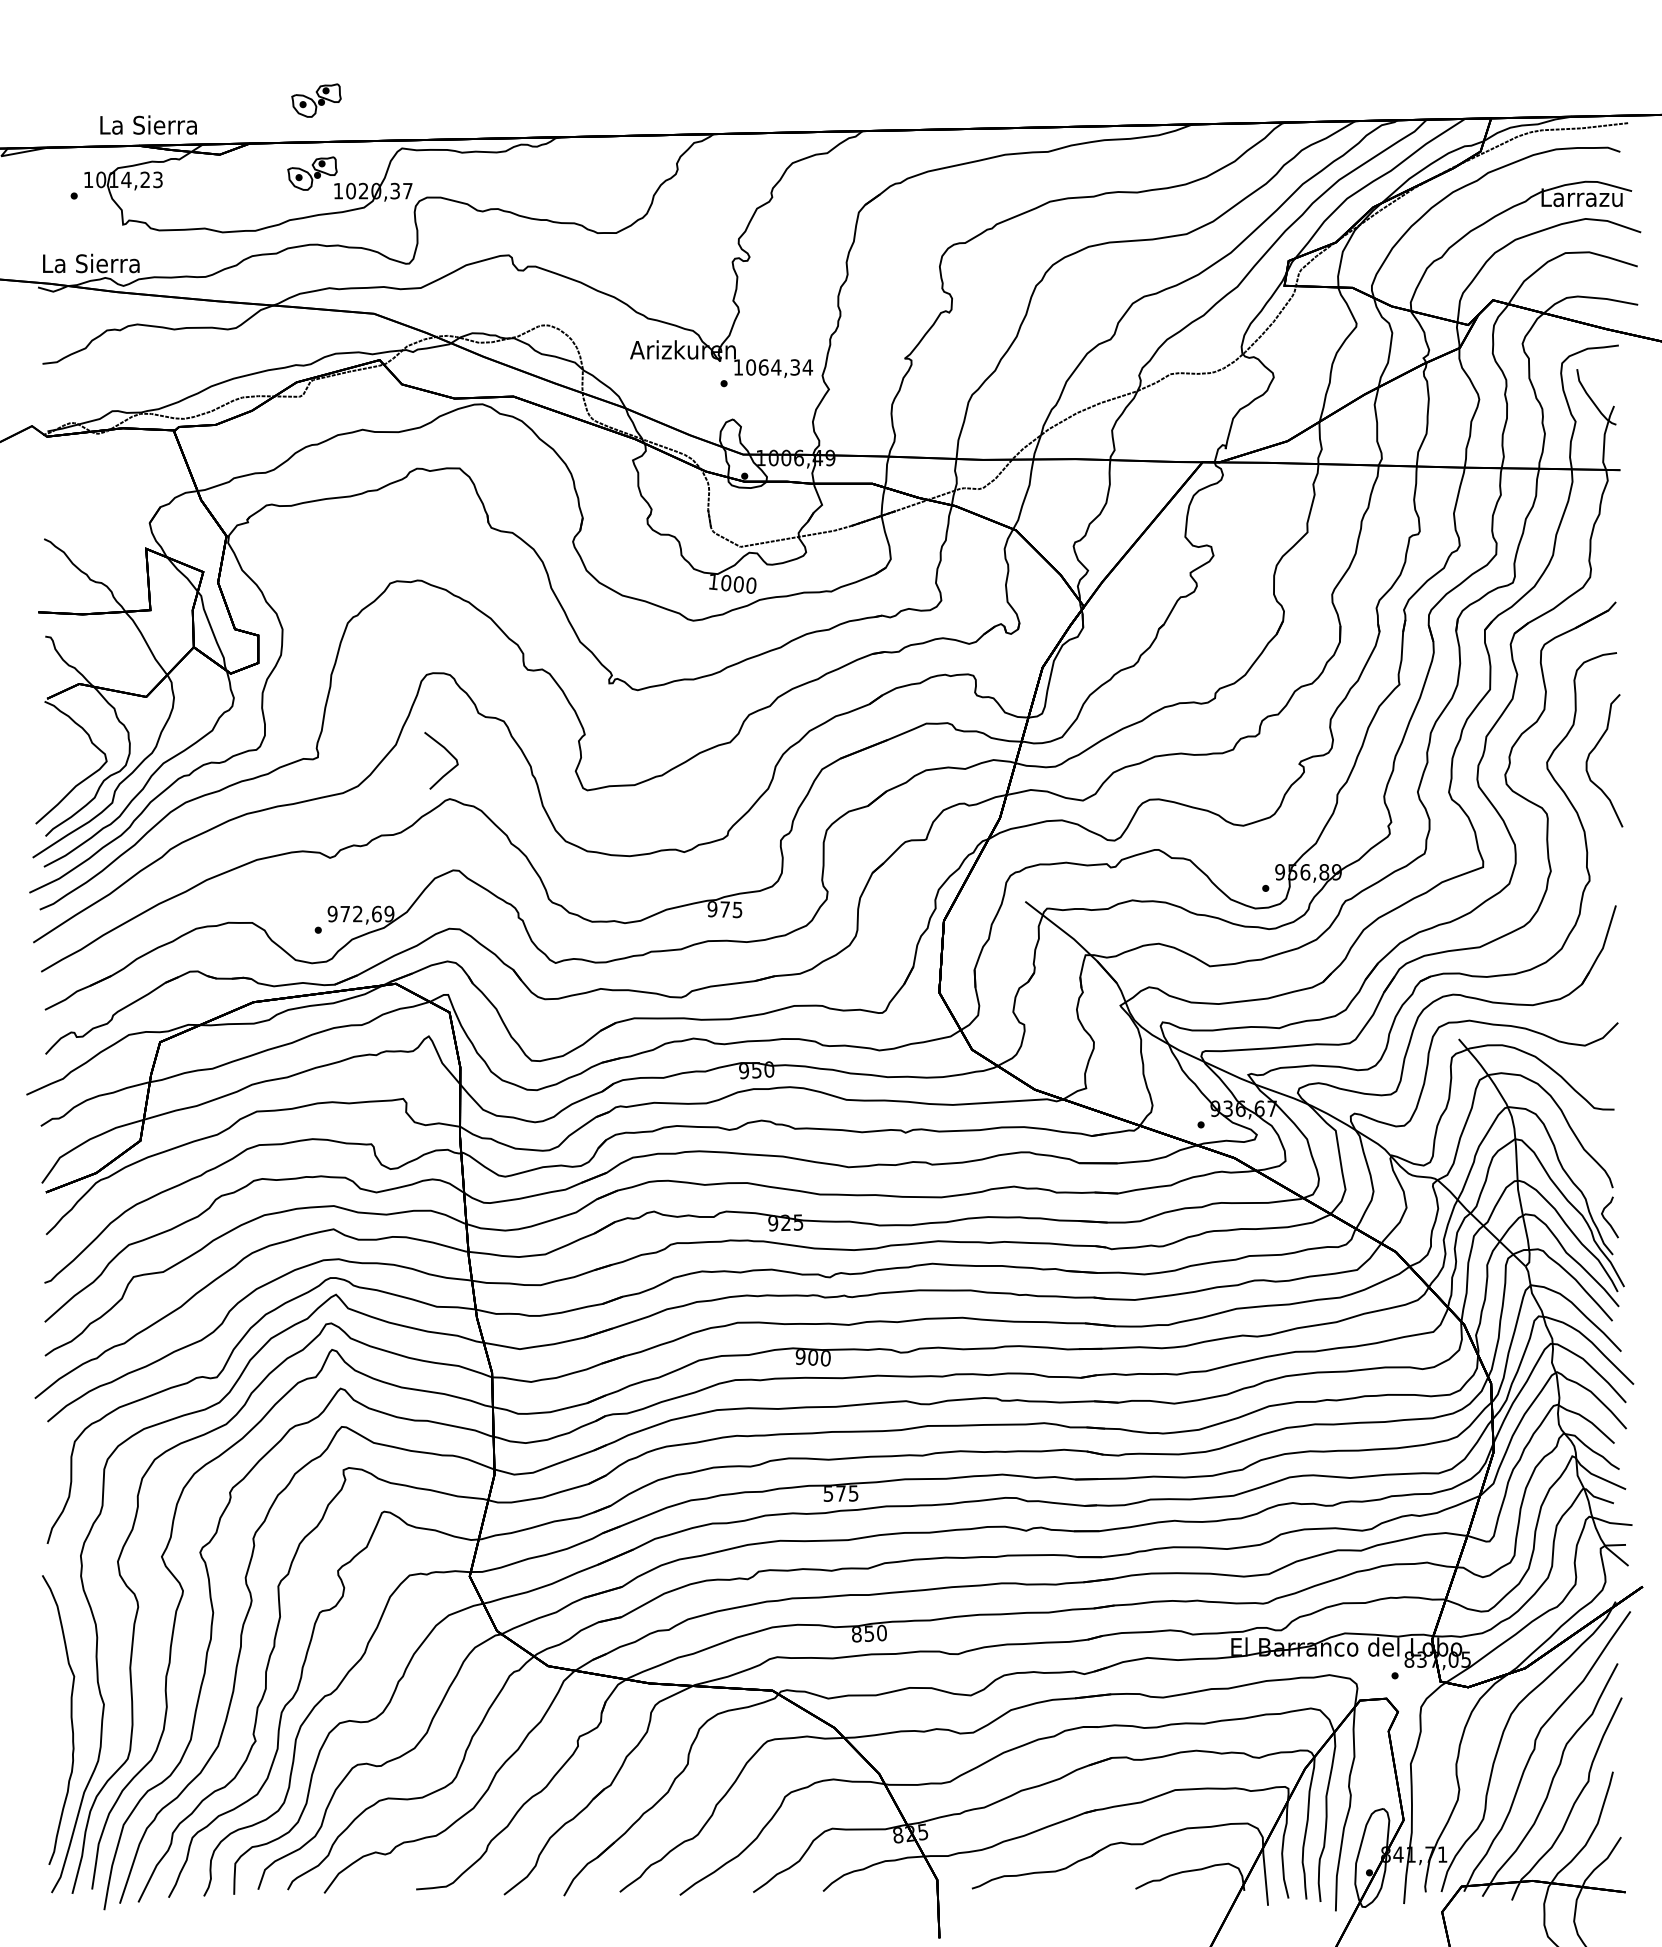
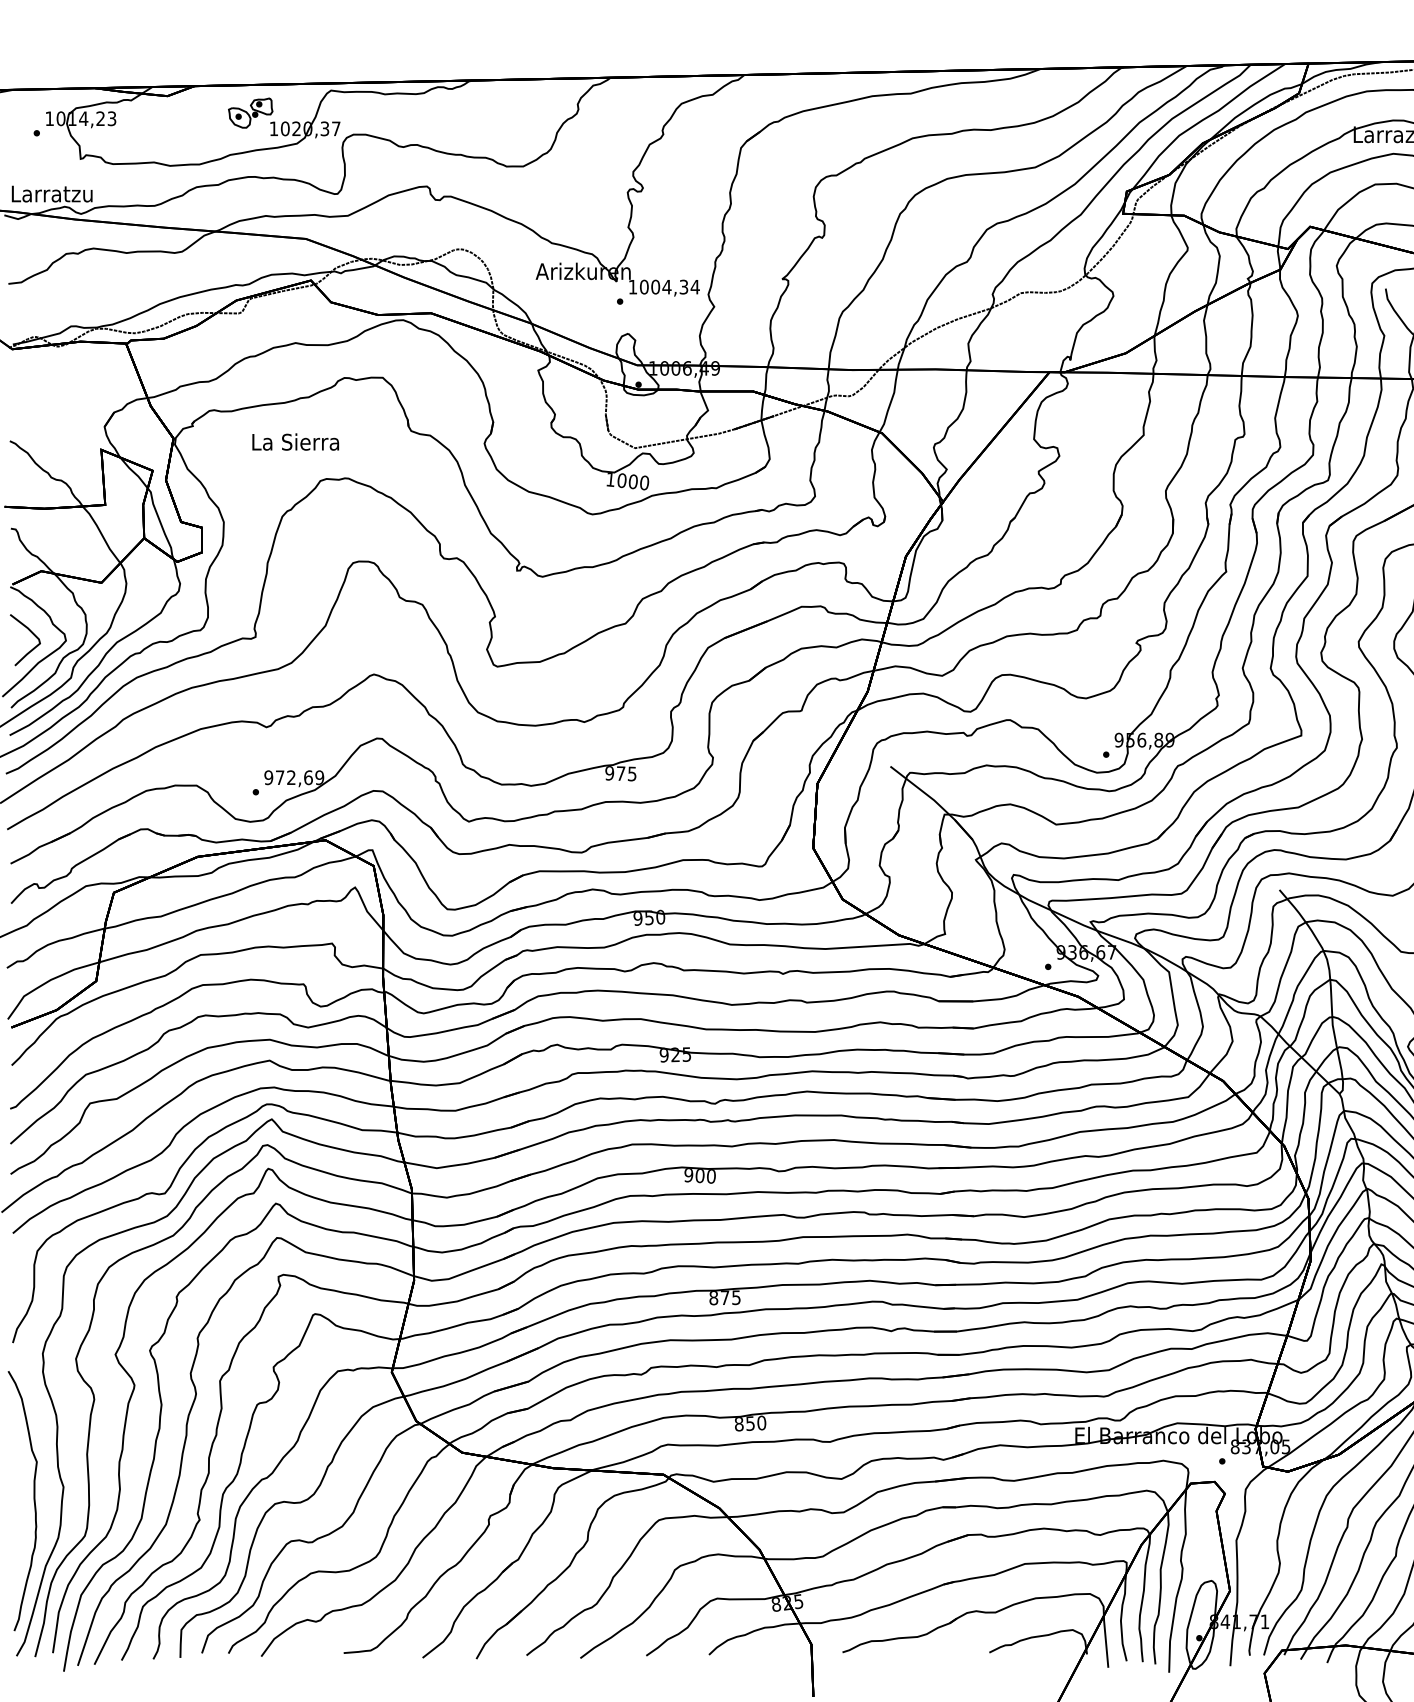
part: (316, 100) -> (254, 47), removed
text: (148, 124) -> (295, 441), moved
text: (91, 263) -> (52, 193), La Sierra -> Larratzu
text: (763, 367) -> (655, 287), 1064,34 -> 1004,34
curve: (448, 753) -> (31, 633), moved
text: (828, 1493) -> (713, 1297), 575 -> 875

